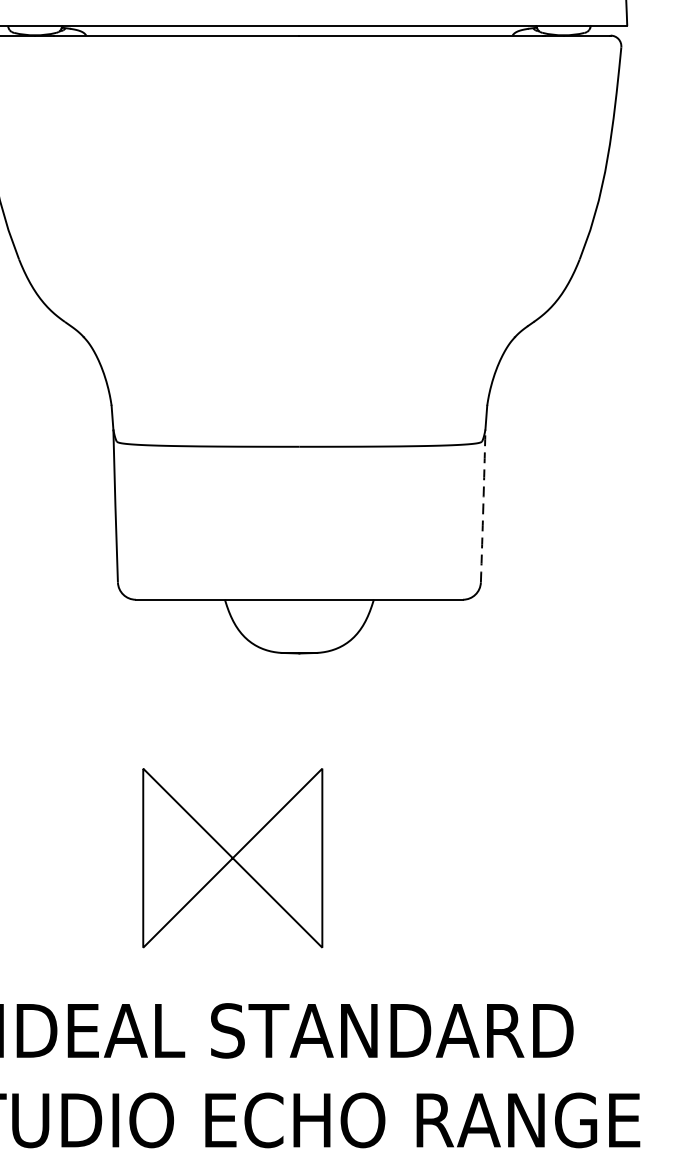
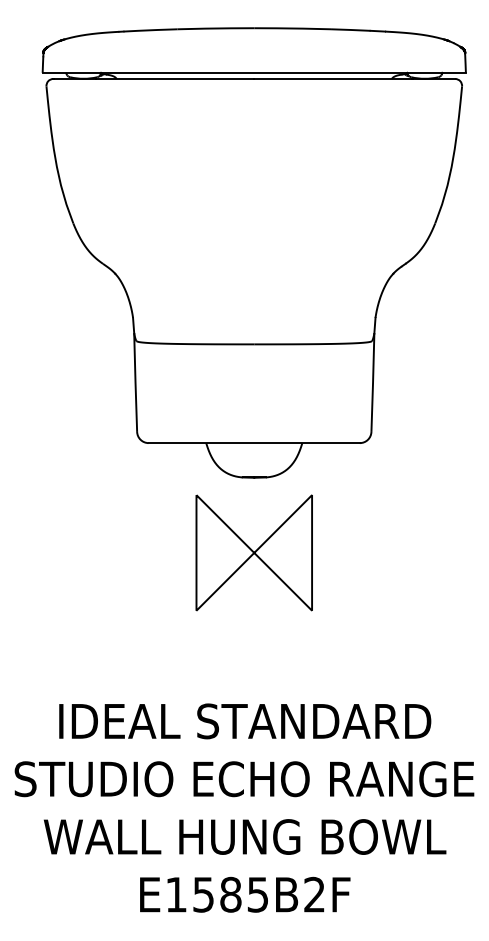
arc: (484, 505) -> (373, 382), dashed -> solid
part: (231, 857) -> (253, 552), moved

